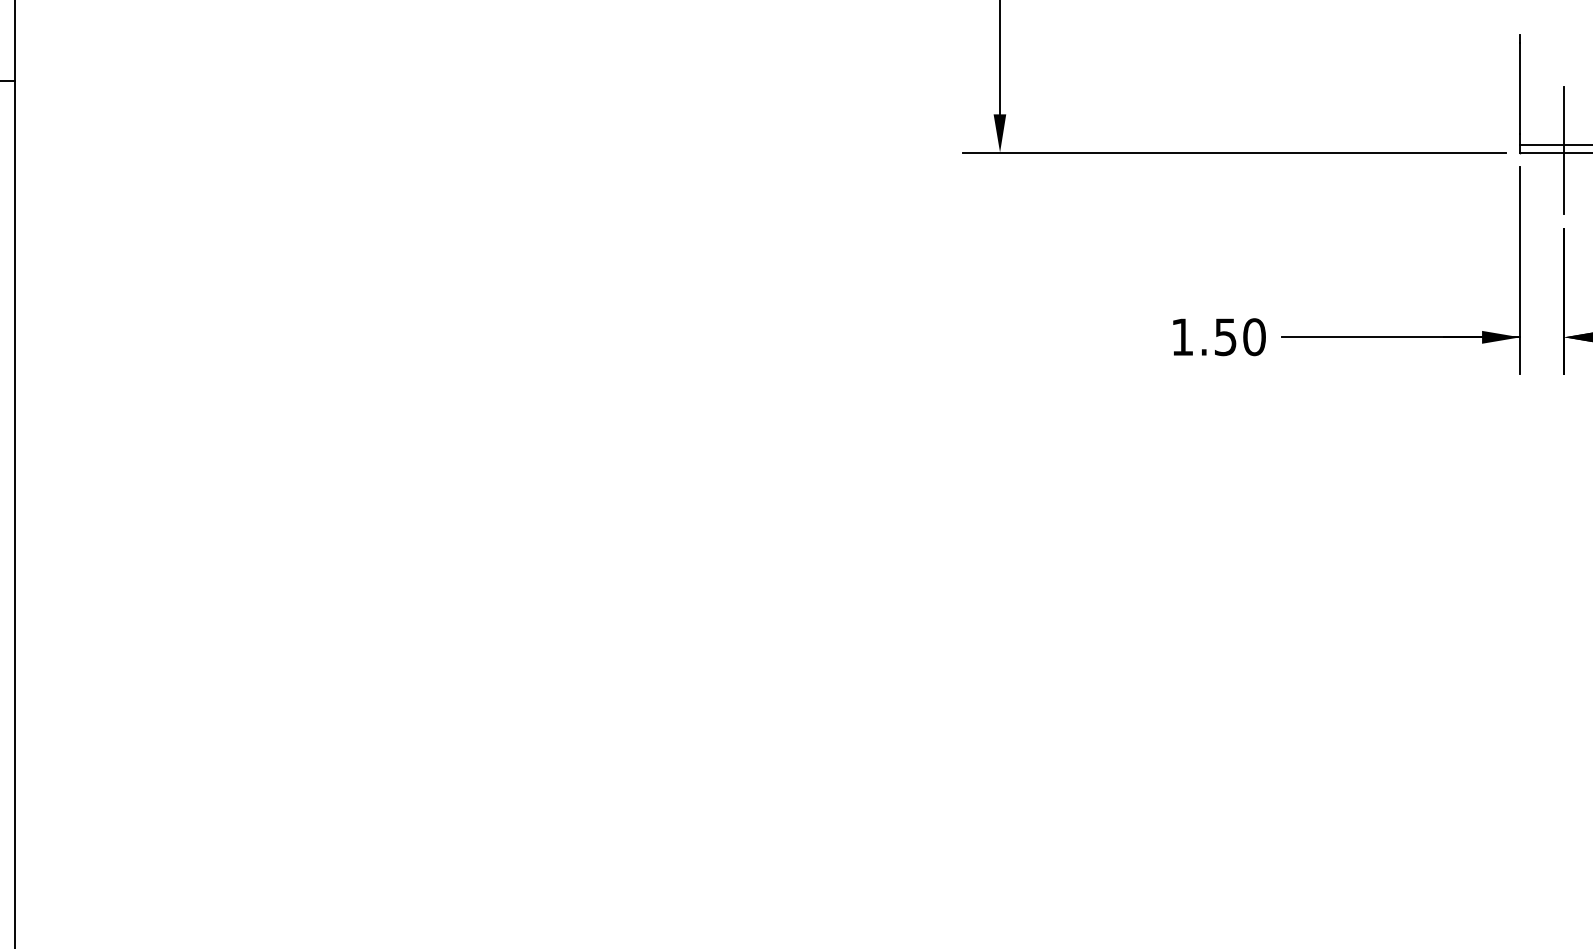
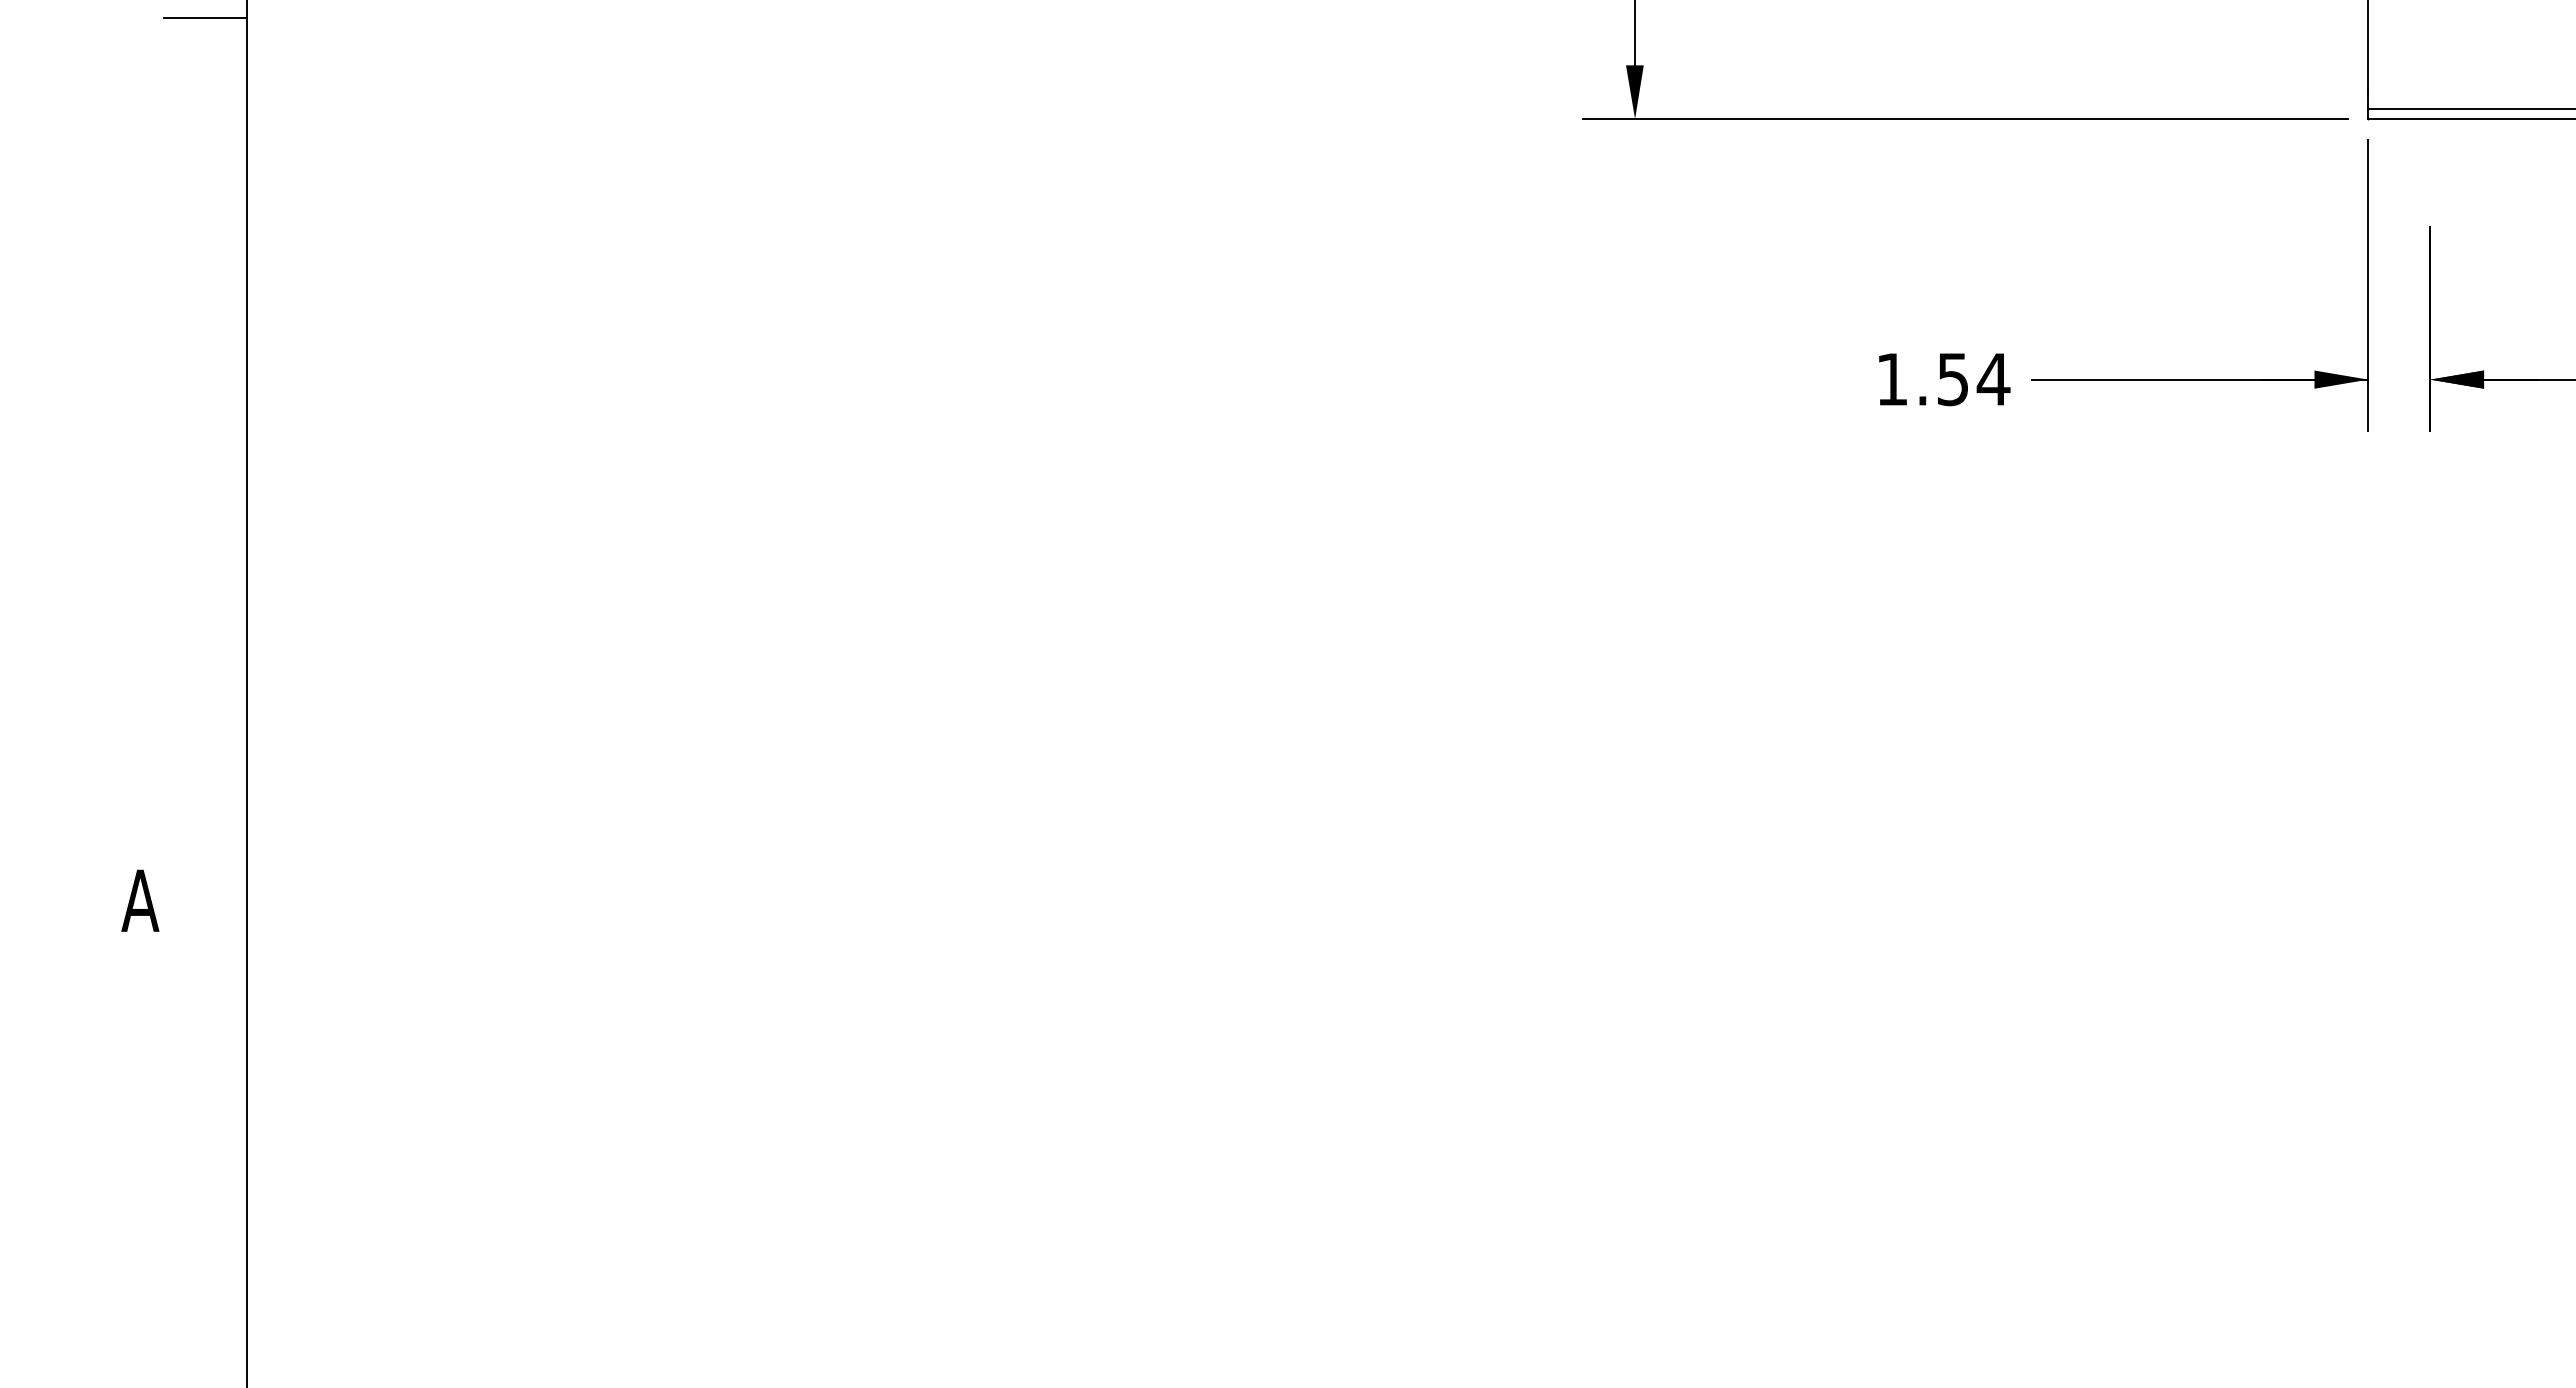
line: (1564, 150) -> (2430, 116), removed
text: (1254, 337) -> (1993, 379), 1.50 -> 1.54

